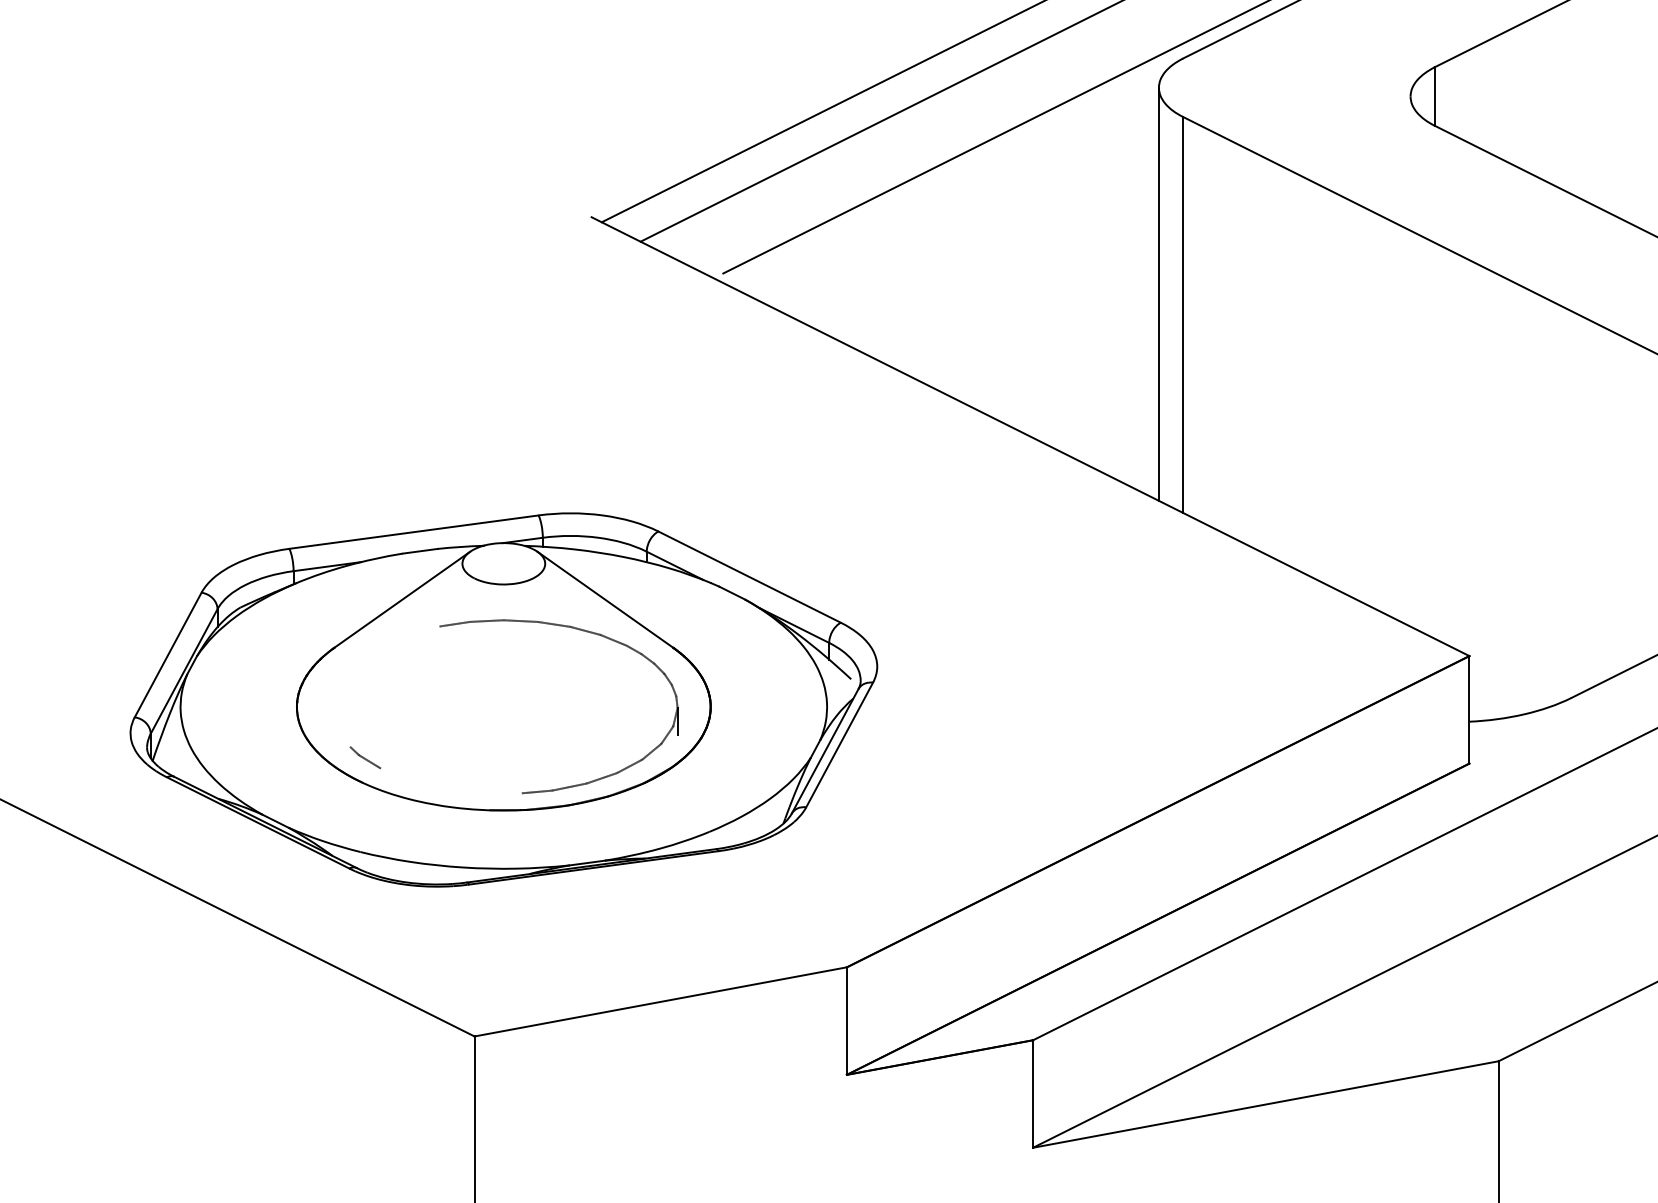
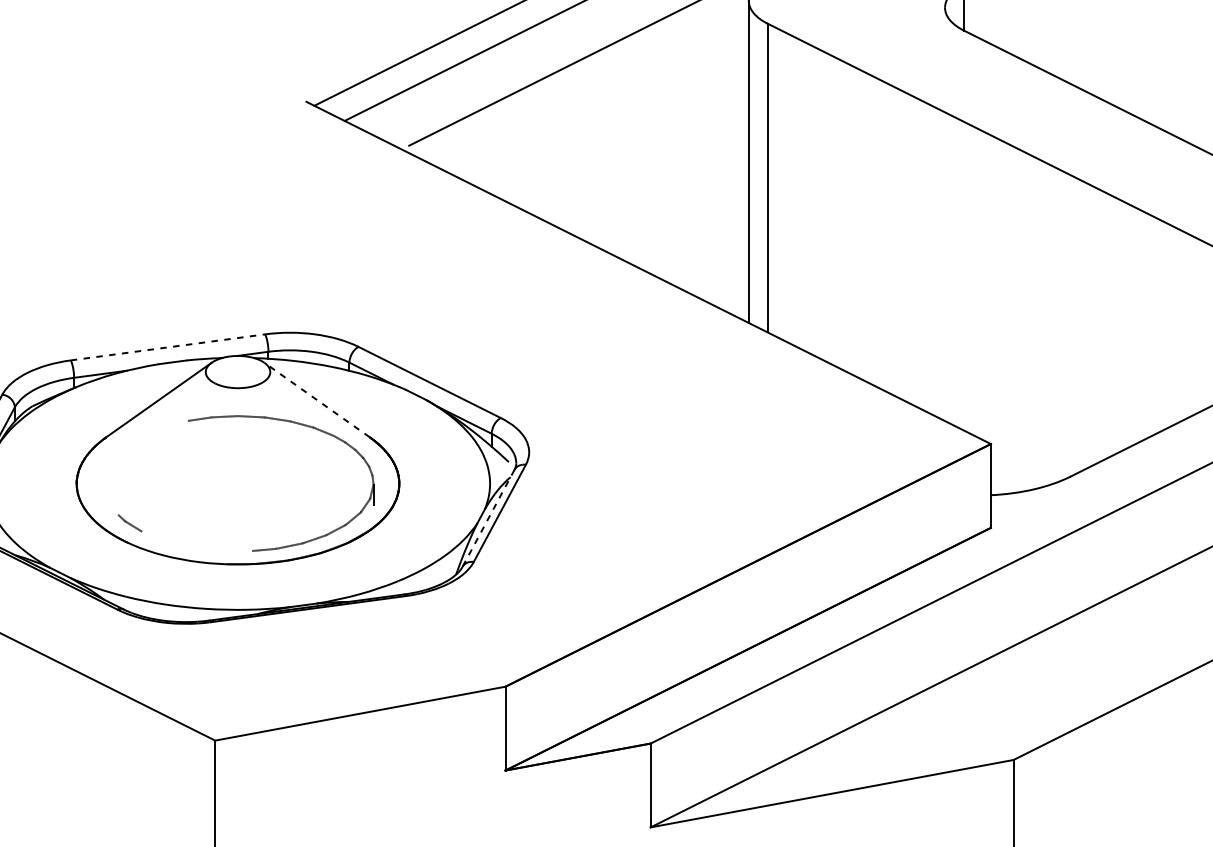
line: (413, 532) -> (167, 347), solid -> dashed
line: (605, 599) -> (317, 399), solid -> dashed
line: (825, 751) -> (488, 518), solid -> dashed

